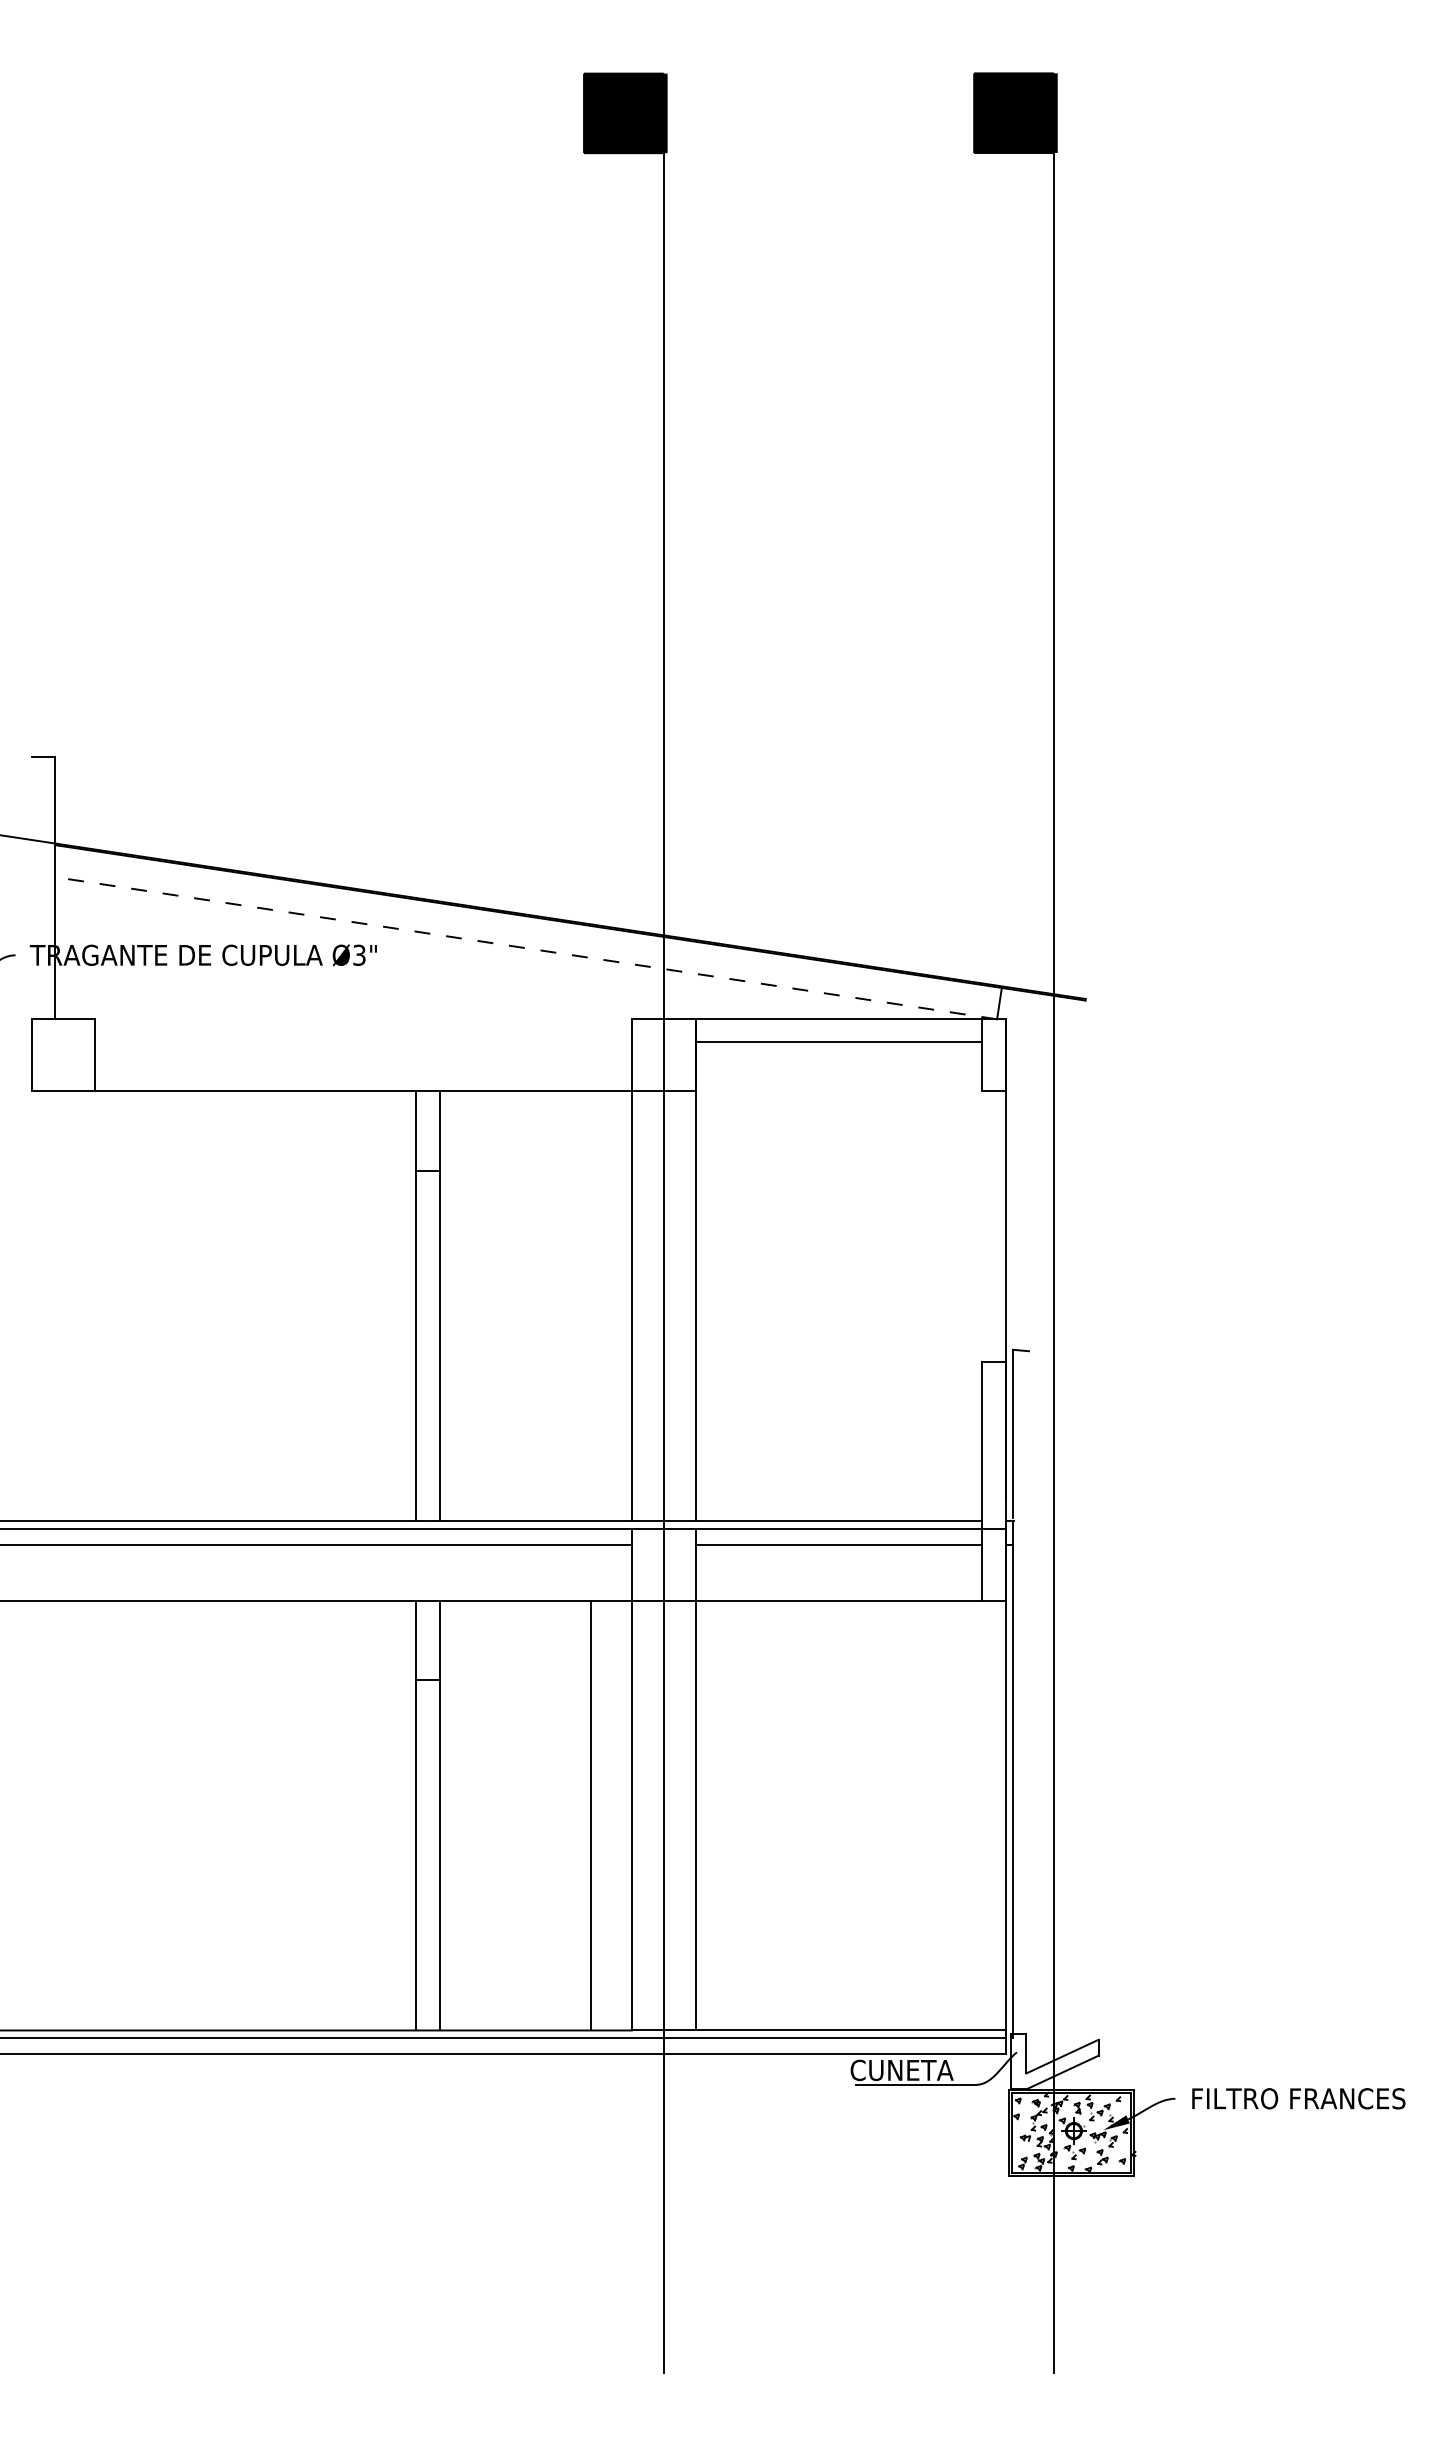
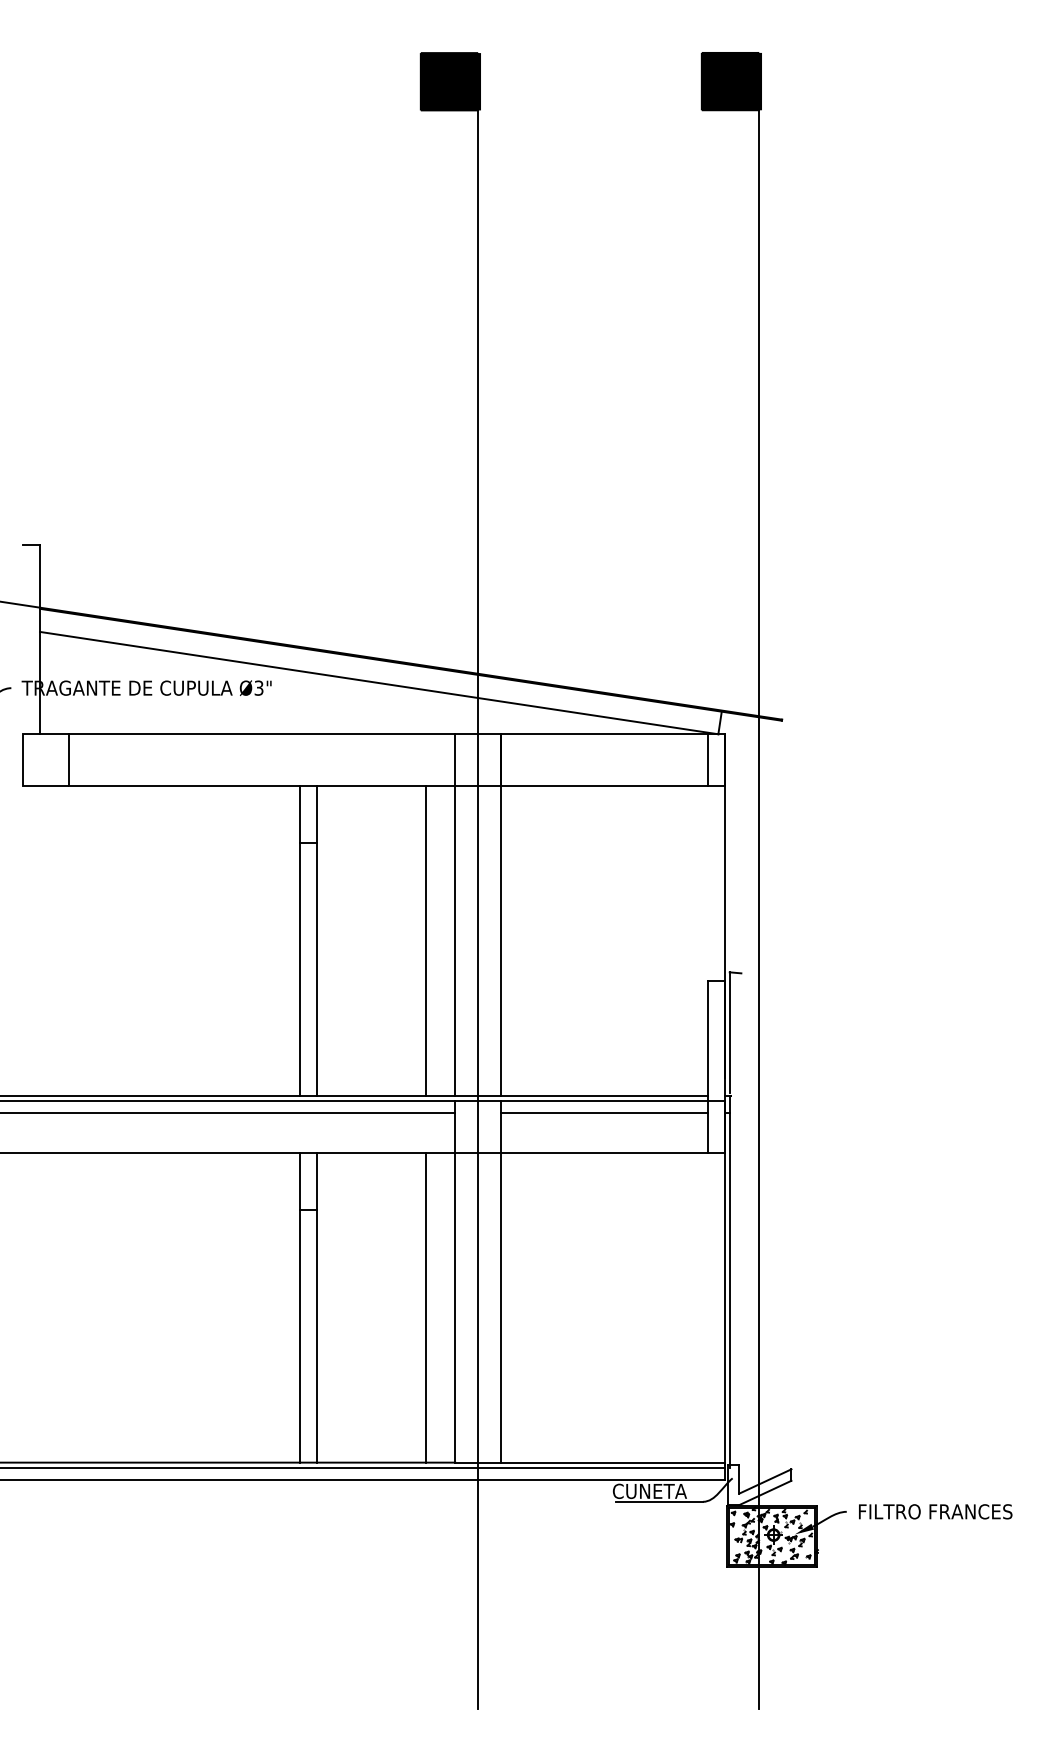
line: (525, 948) -> (378, 683), dashed -> solid
line: (363, 1019) -> (261, 734), added
line: (838, 1041) -> (604, 785), moved
line: (591, 1305) -> (426, 940), added

